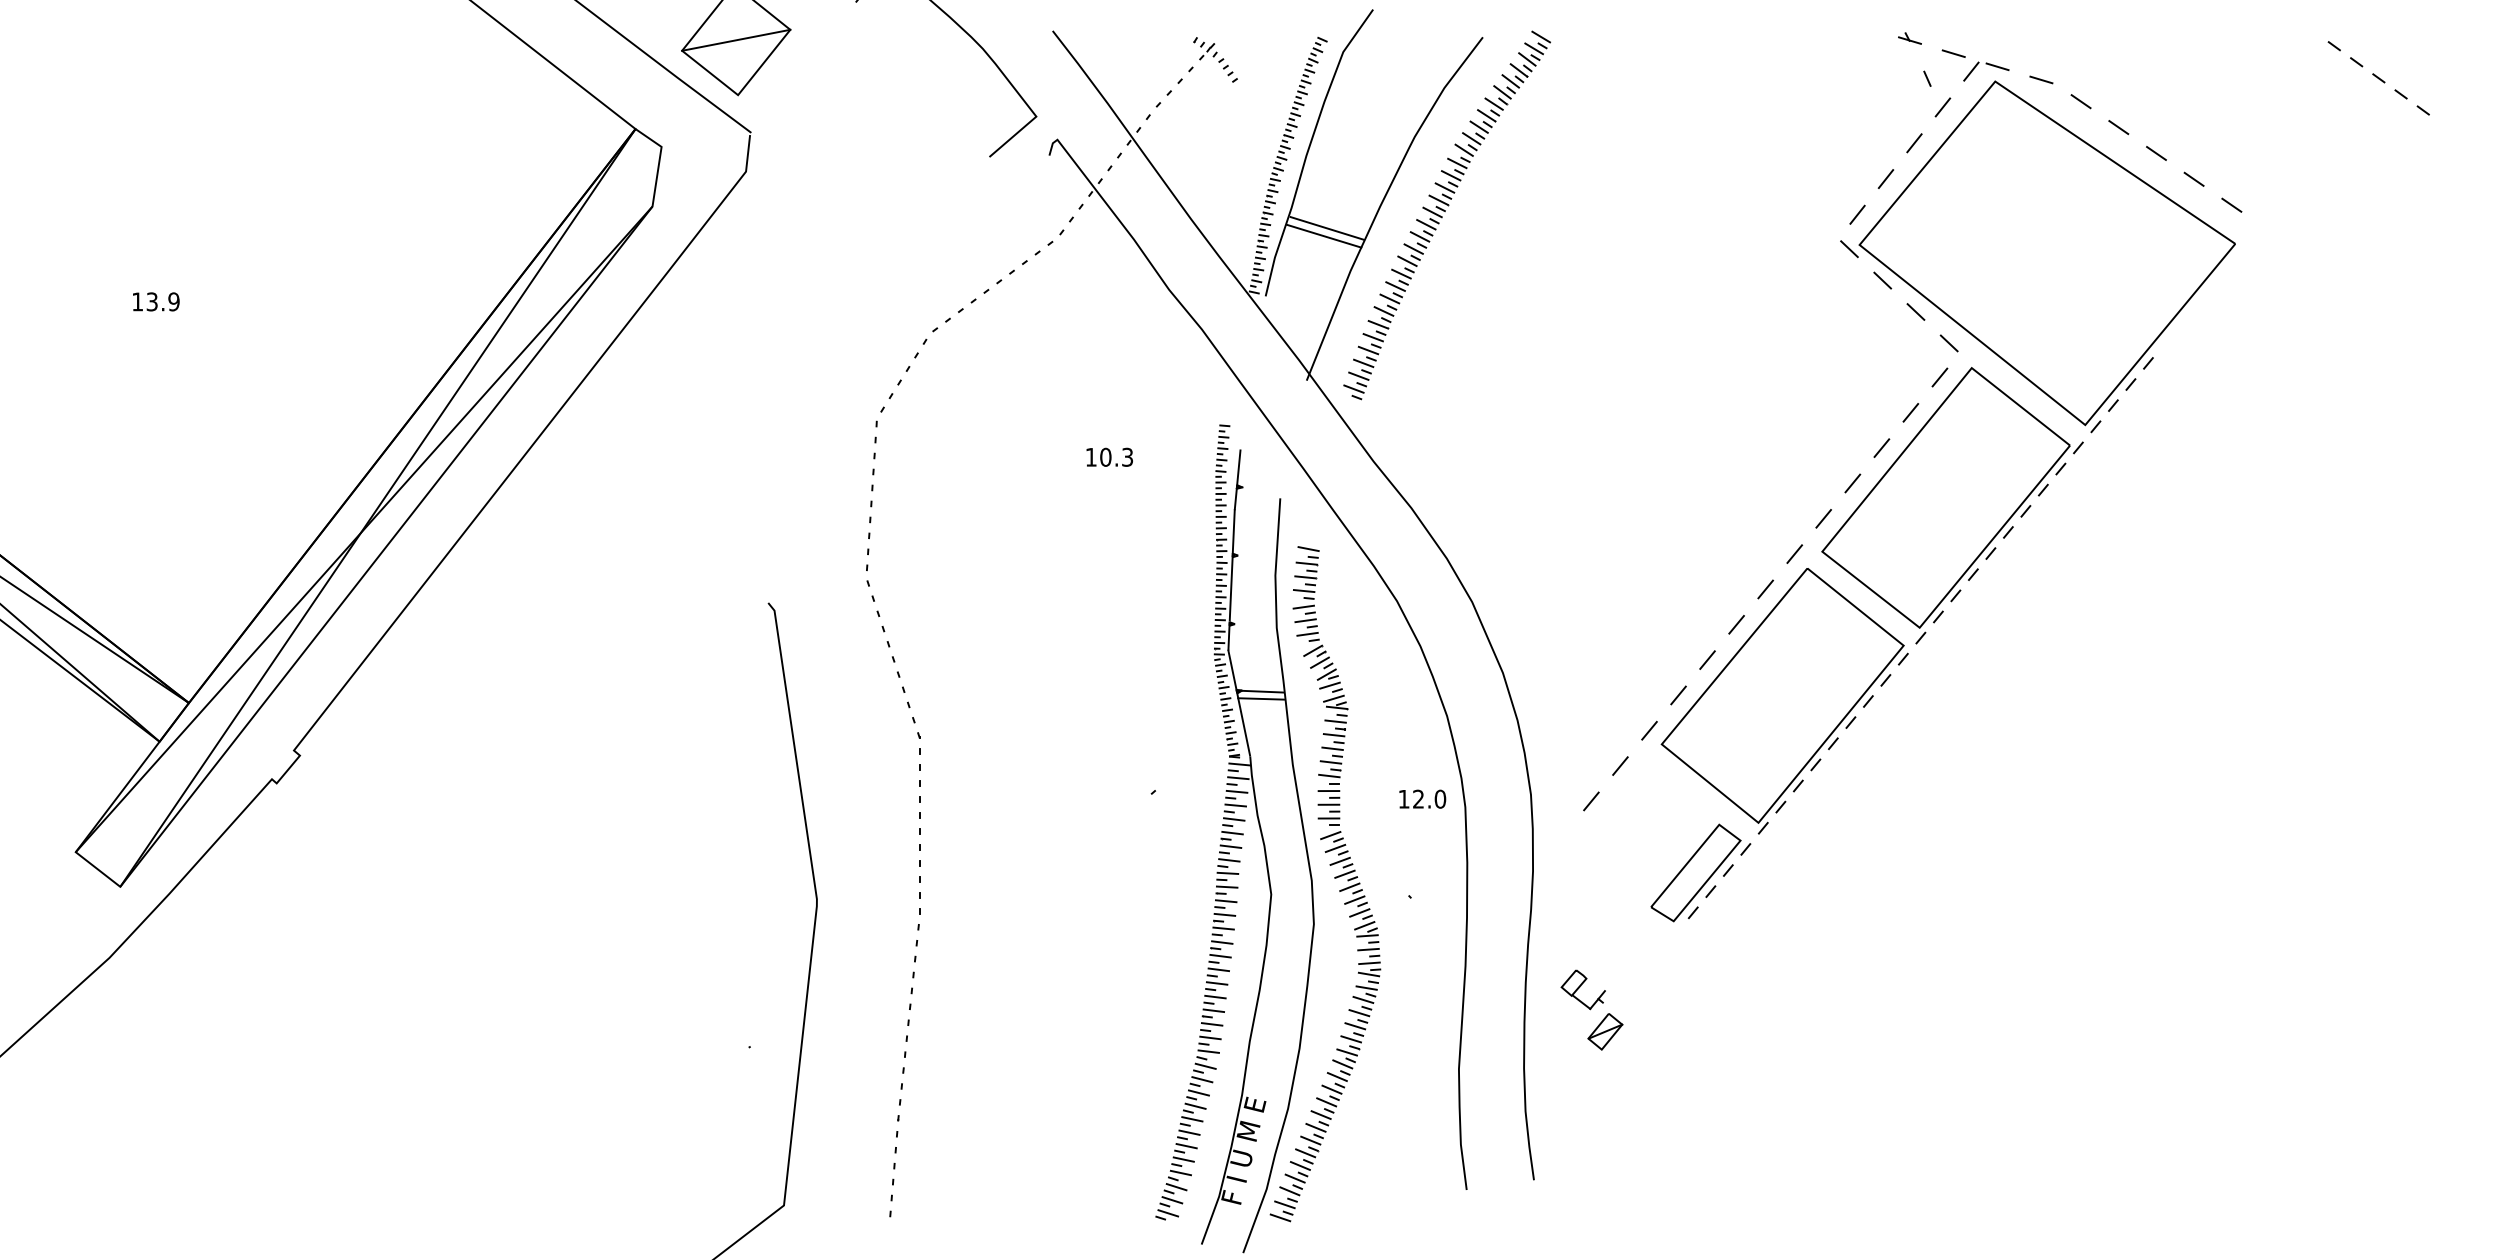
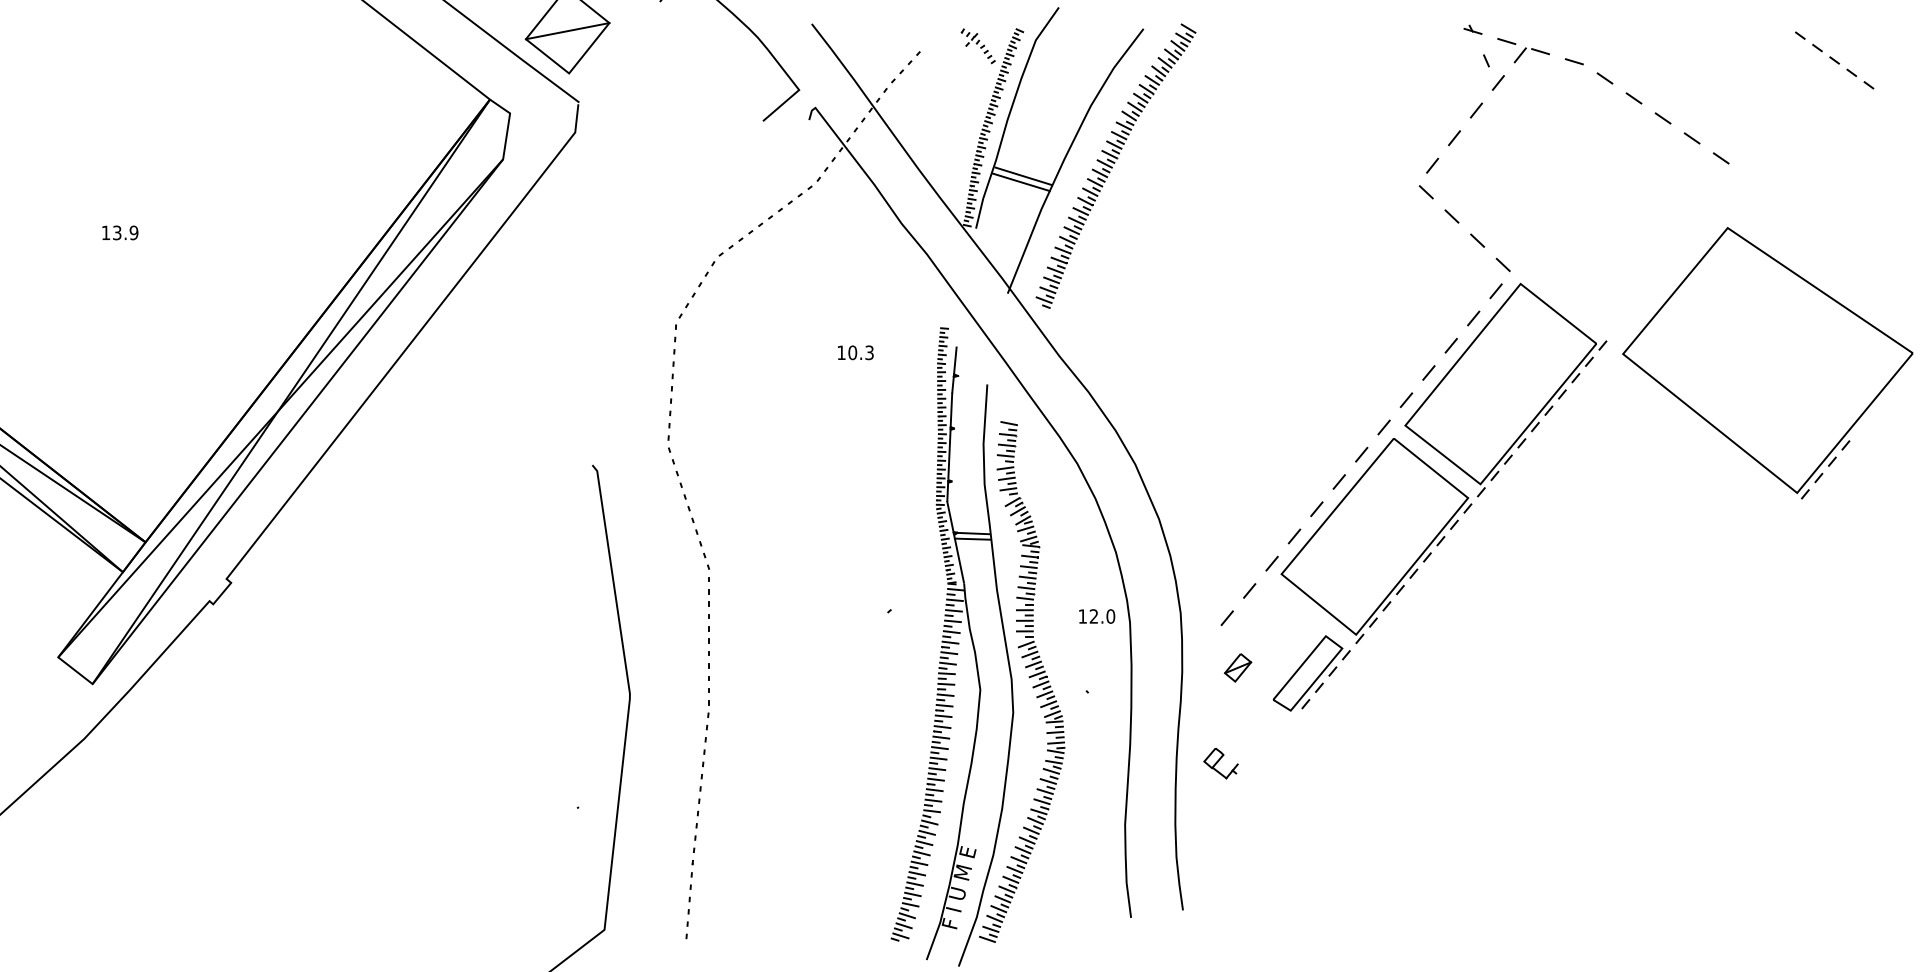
part: (1215, 59) -> (978, 45), moved
part: (2046, 256) -> (1767, 362), moved
part: (1605, 1031) -> (1238, 667), moved

